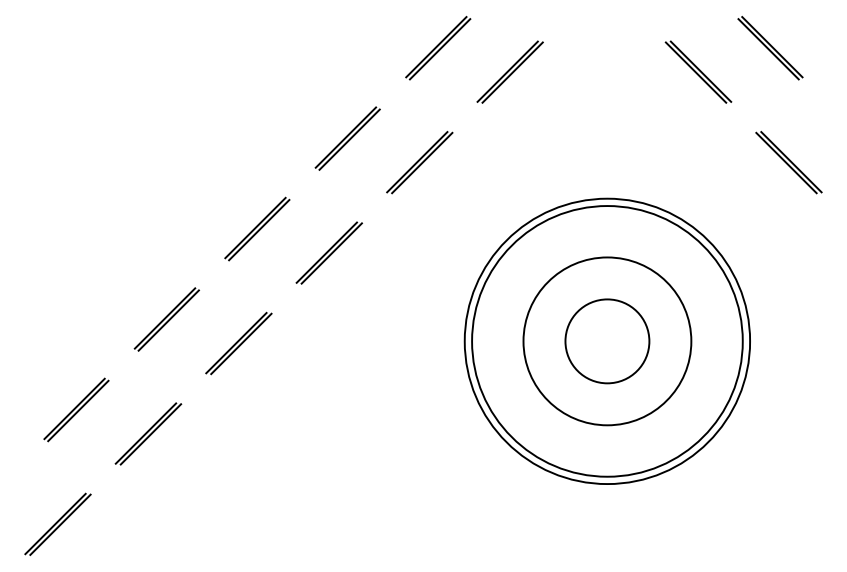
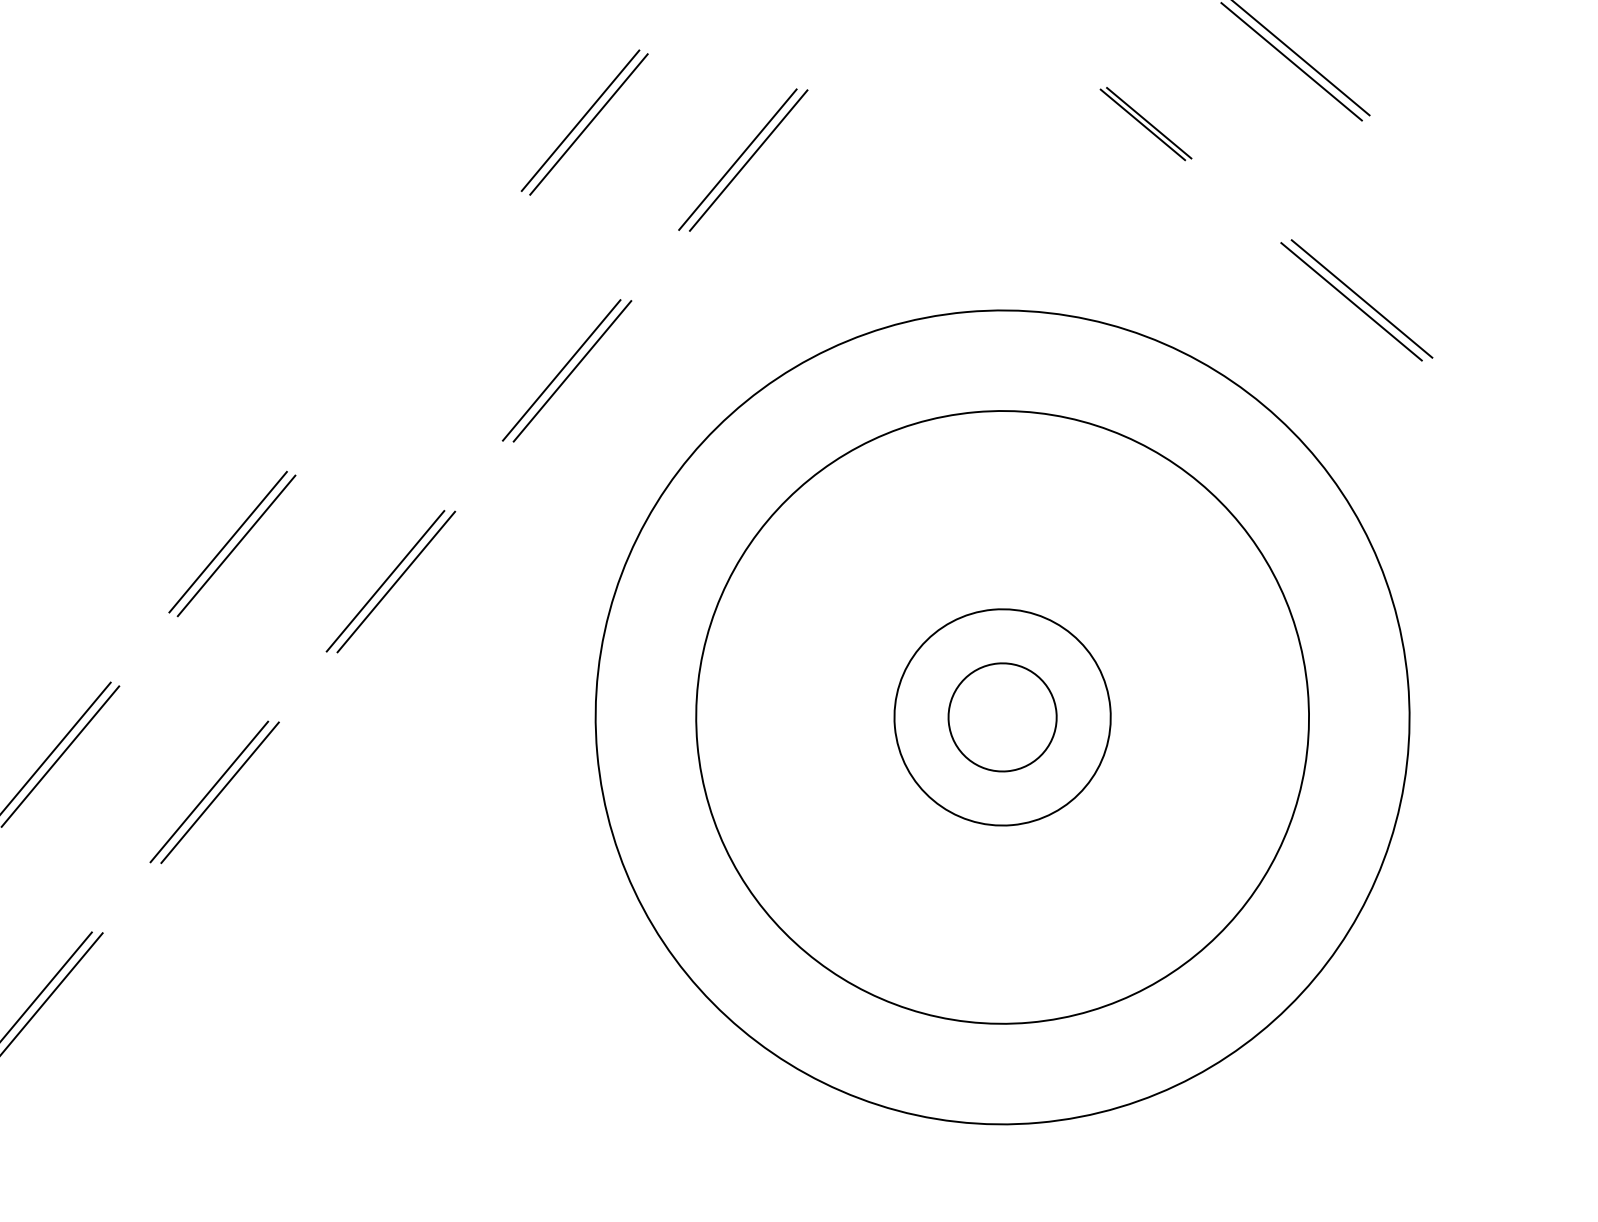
part: (698, 71) -> (1145, 122), size x0.6
part: (347, 138) -> (407, 333), removed
circle: (607, 341) -> (1002, 717), size x0.6
circle: (607, 341) -> (1002, 717), size x0.6
circle: (607, 341) -> (1002, 717), size x1.4

